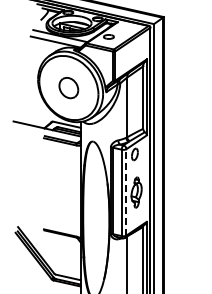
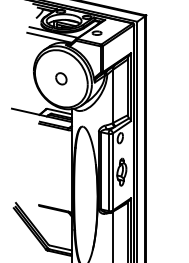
part: (68, 87) -> (61, 78), size x0.62
line: (126, 191) -> (112, 171), dashed -> solid

